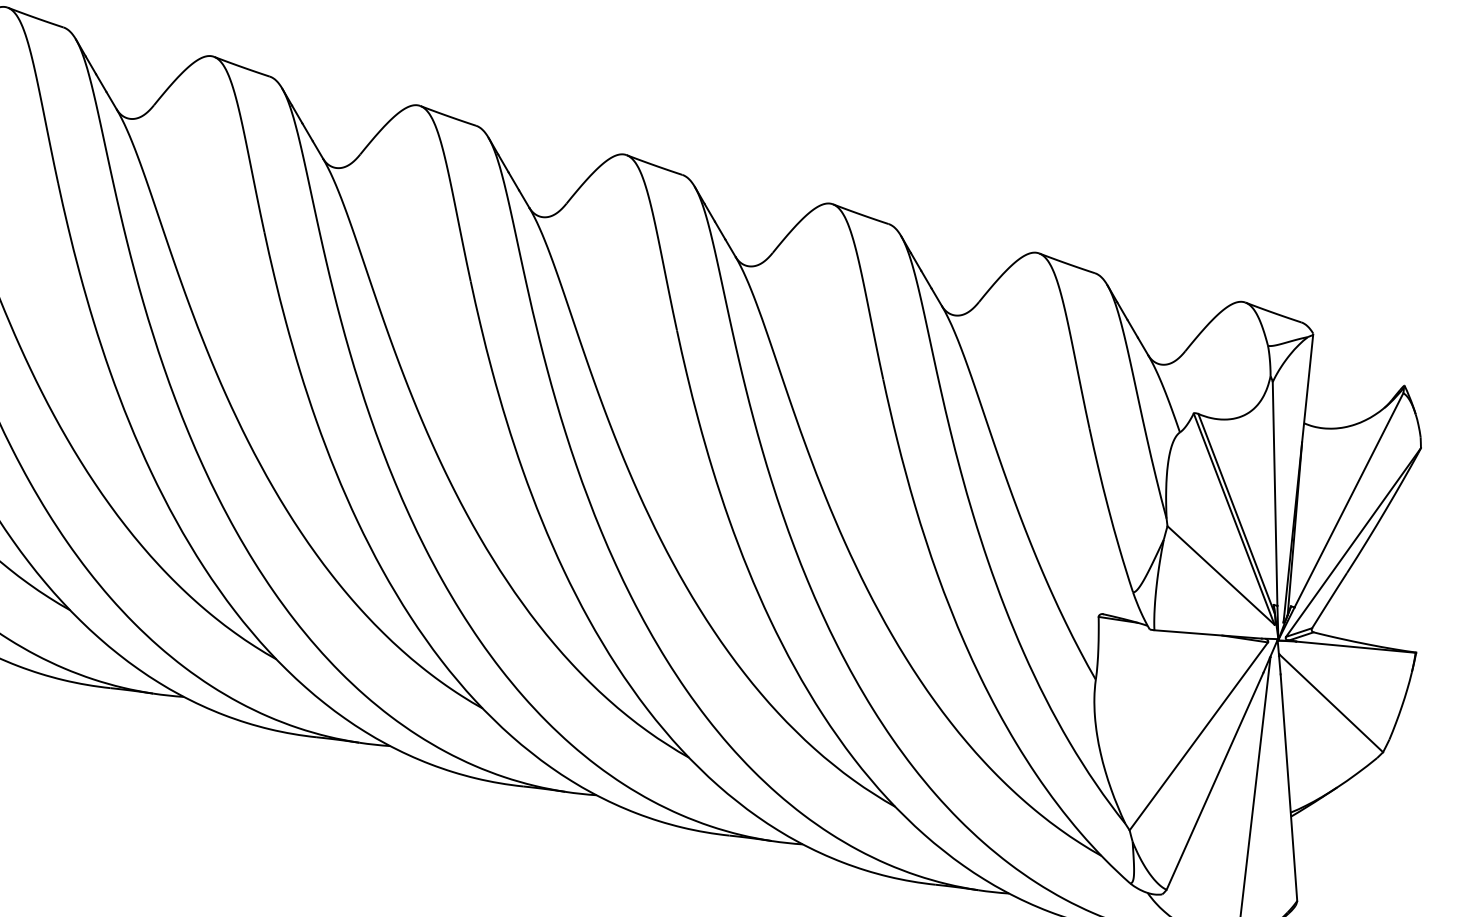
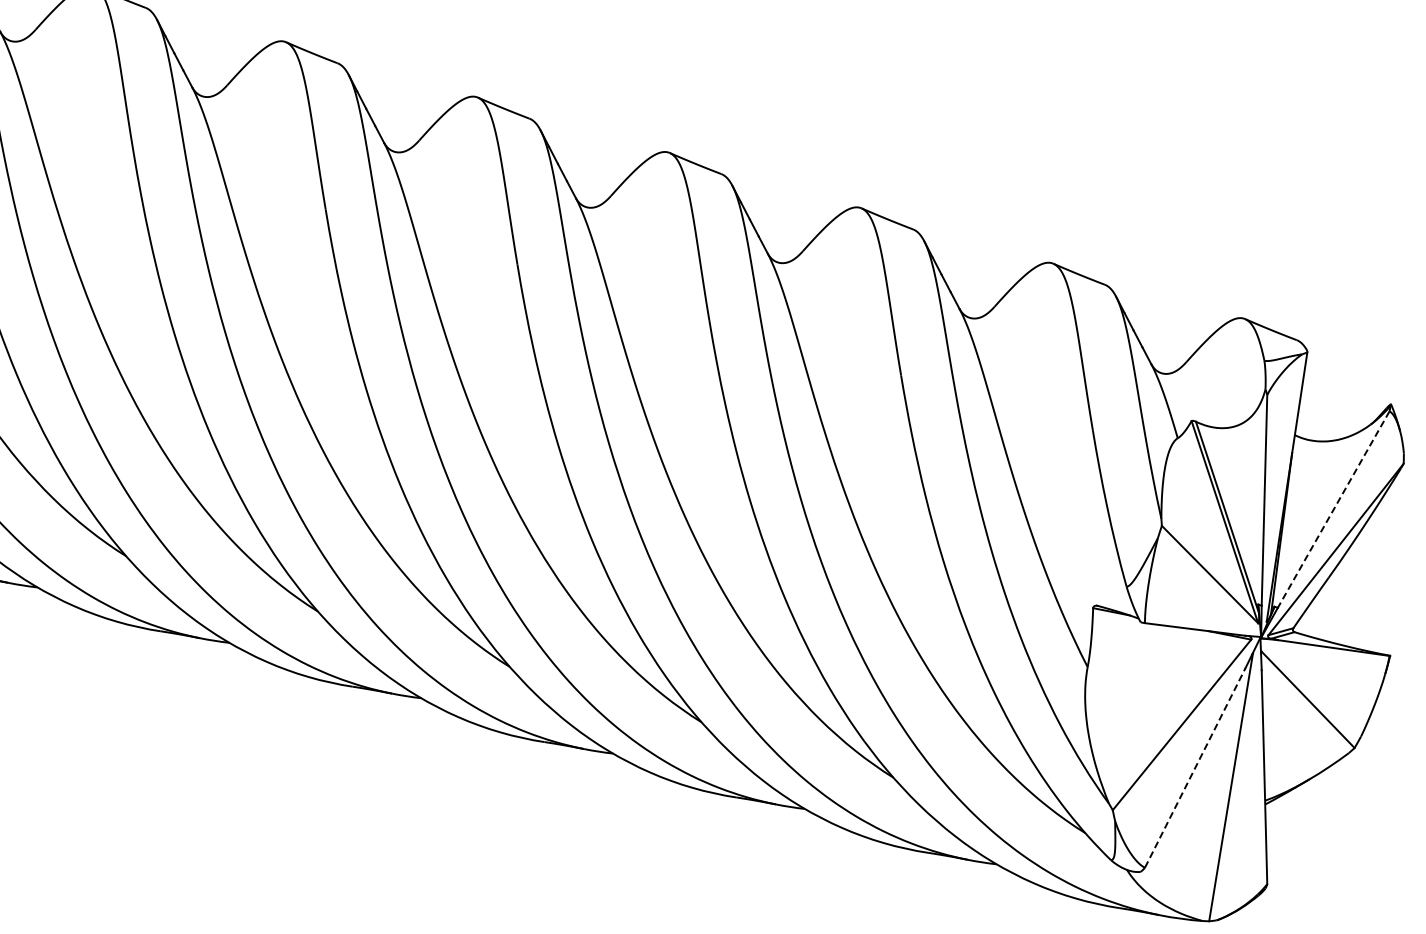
line: (1348, 500) -> (1333, 509), solid -> dashed
line: (1215, 780) -> (1195, 767), solid -> dashed

